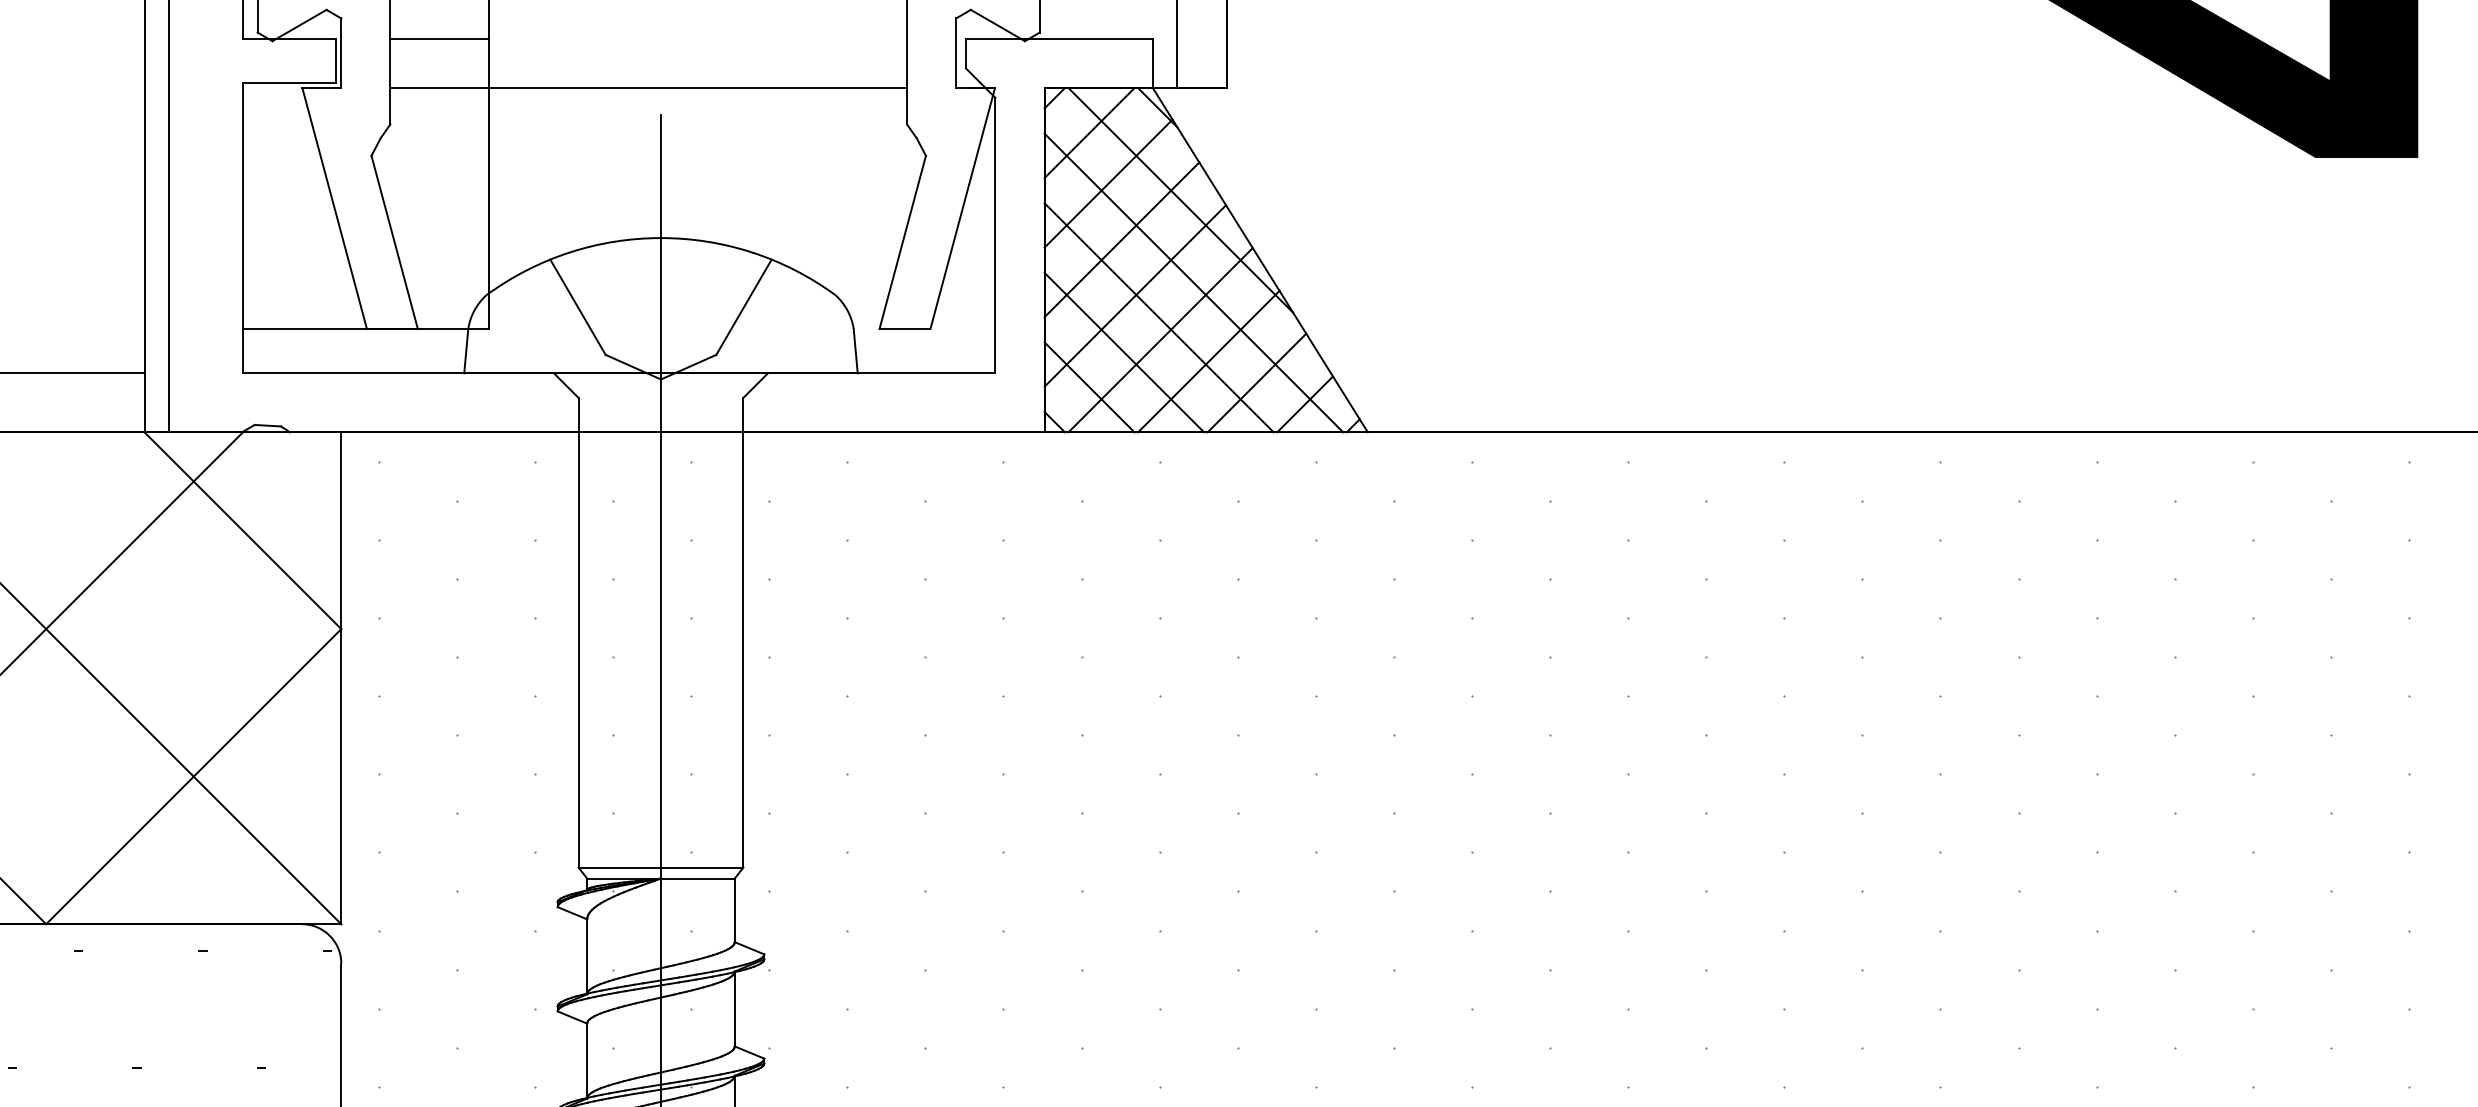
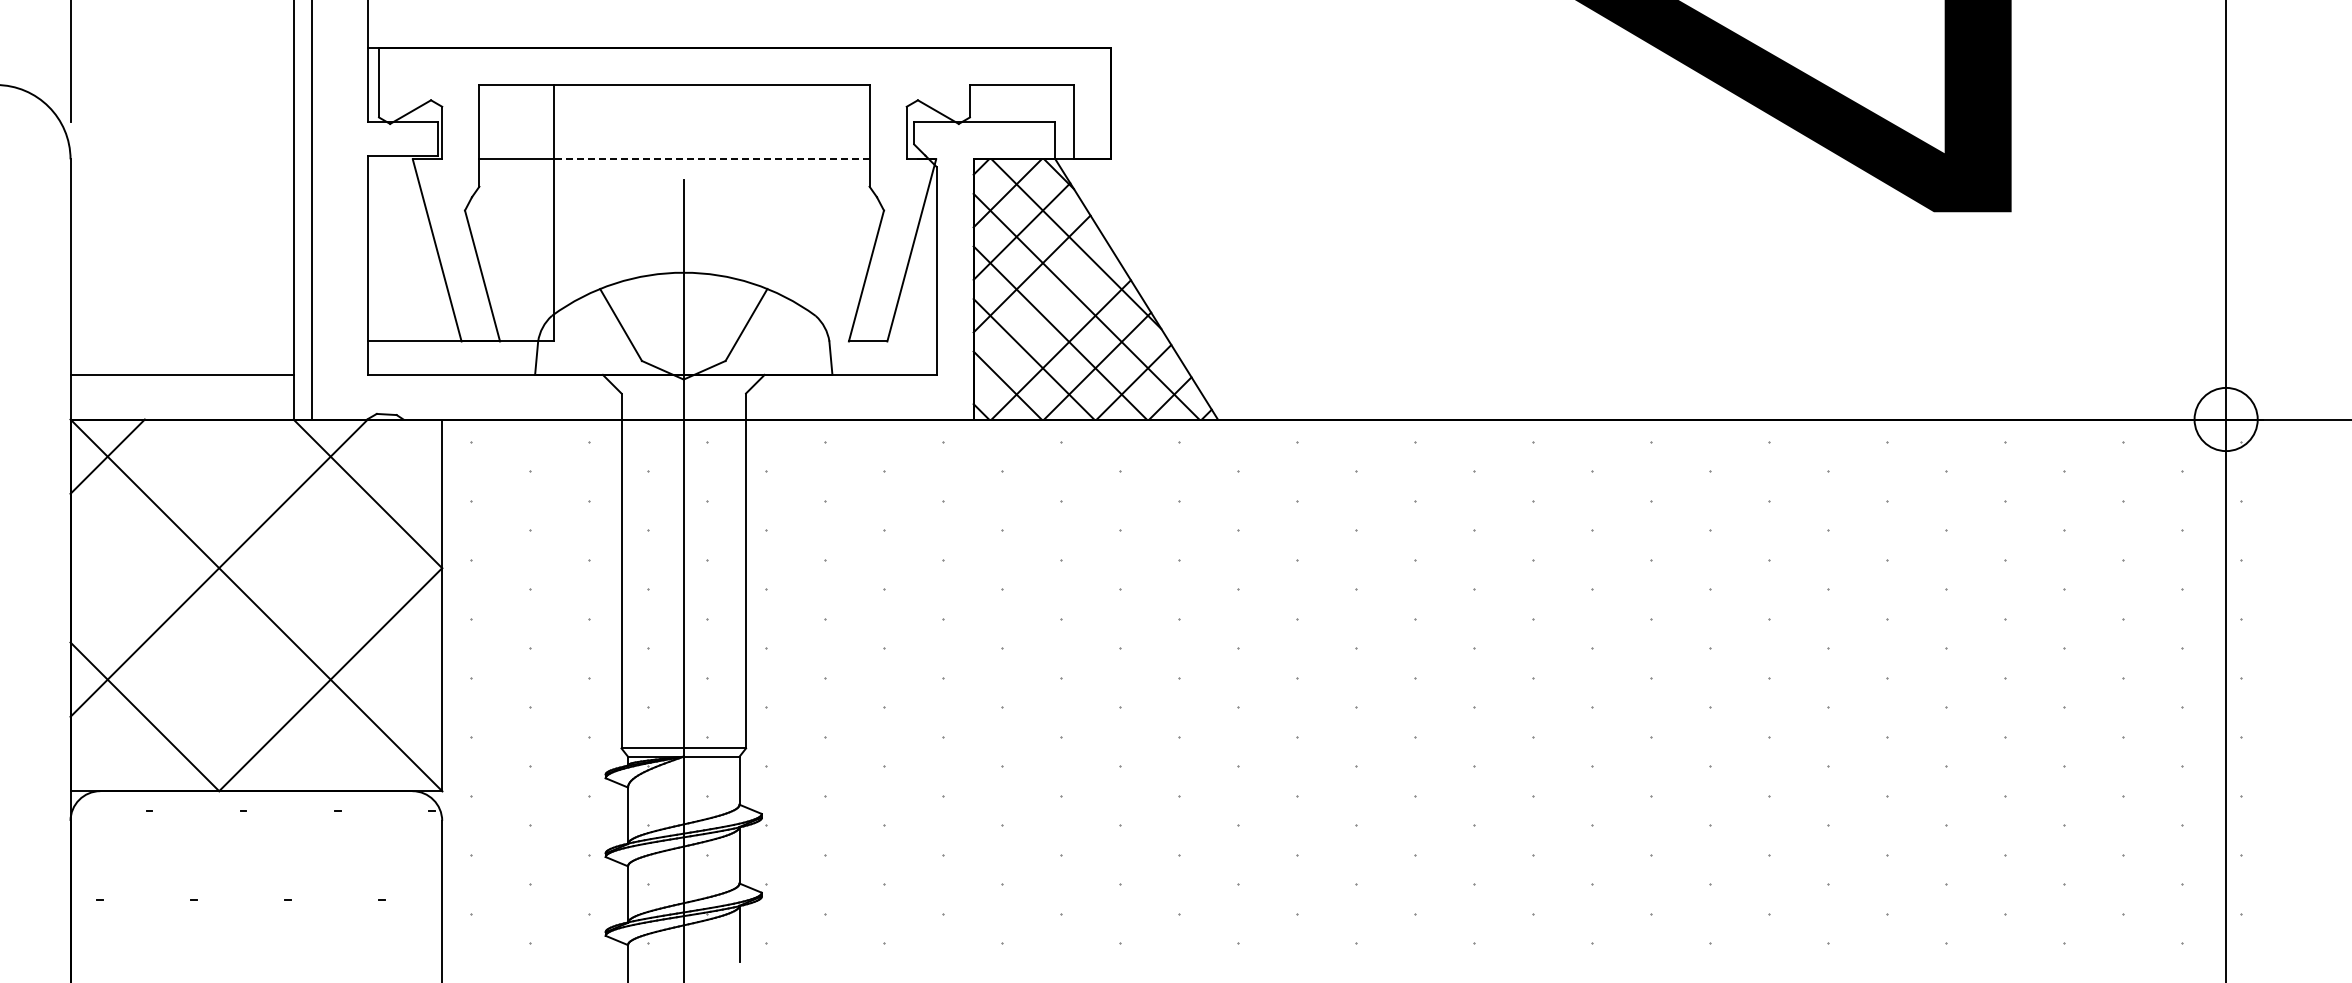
line: (439, 39) -> (516, 122), removed
line: (697, 88) -> (711, 159), solid -> dashed
line: (1134, 294) -> (1041, 315), removed

